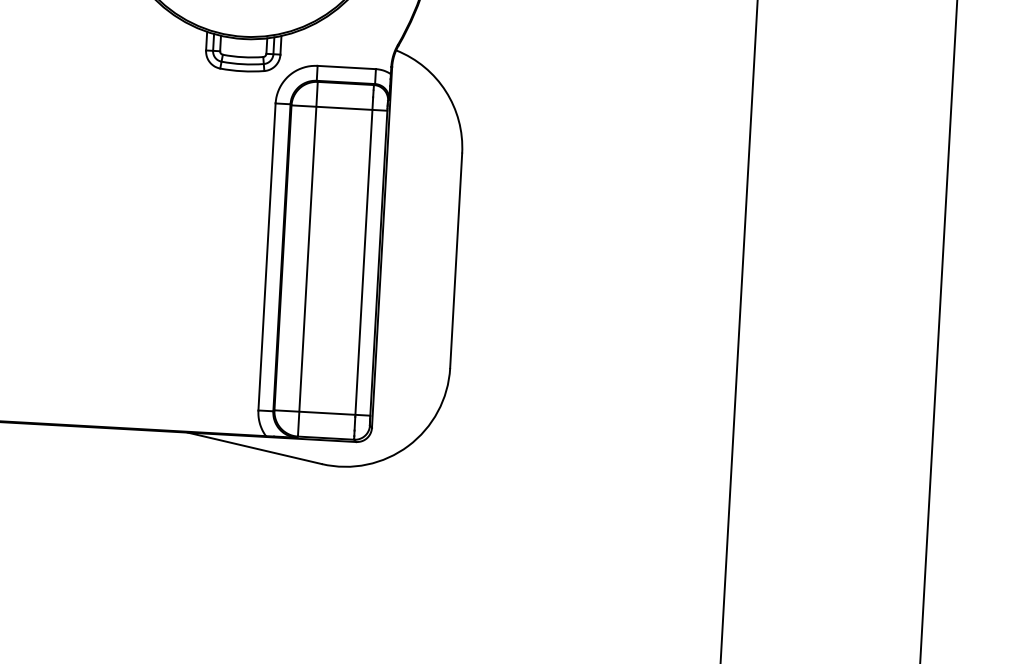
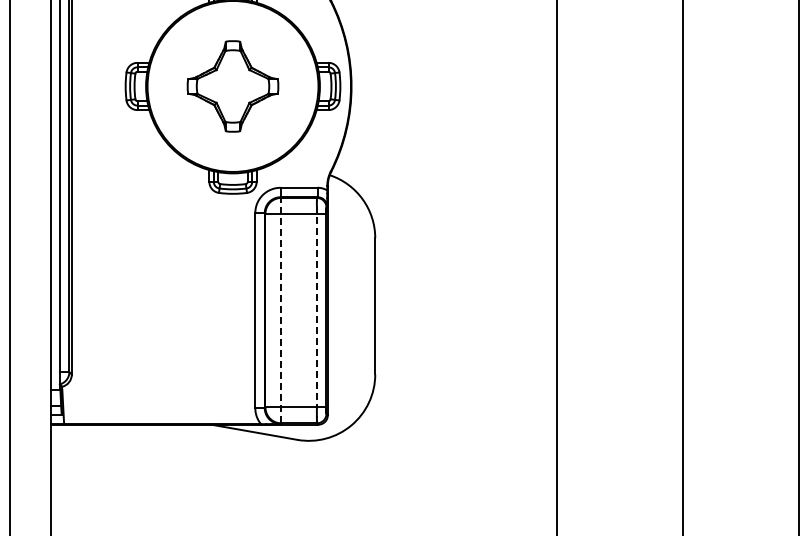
line: (363, 257) -> (316, 307), solid -> dashed
line: (308, 259) -> (281, 310), solid -> dashed

